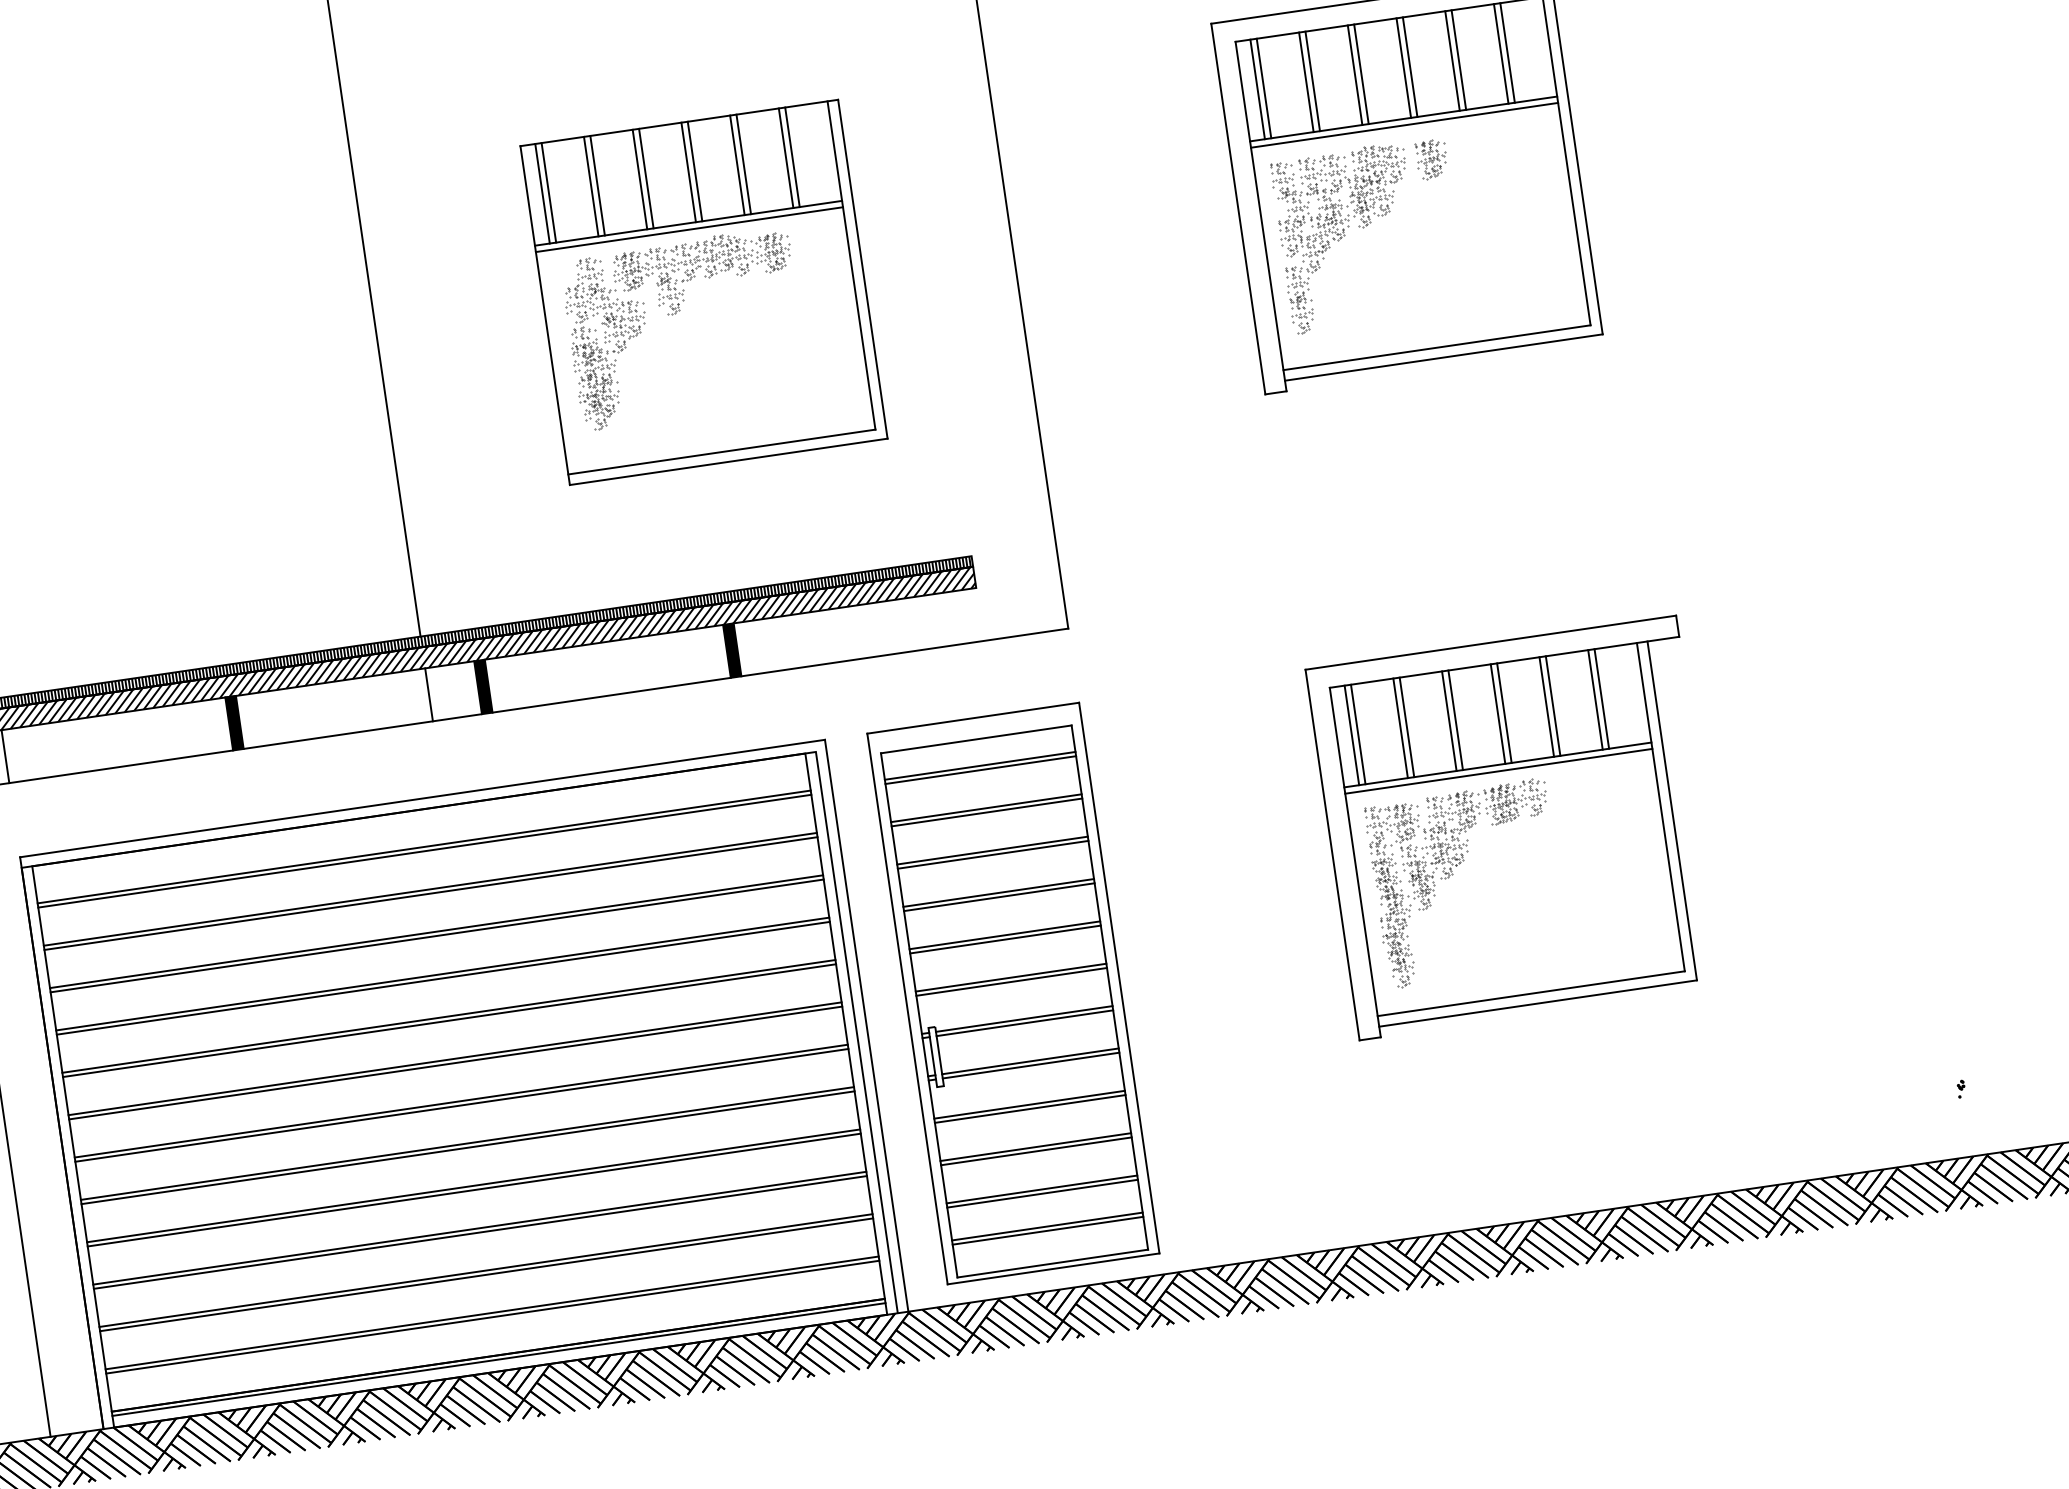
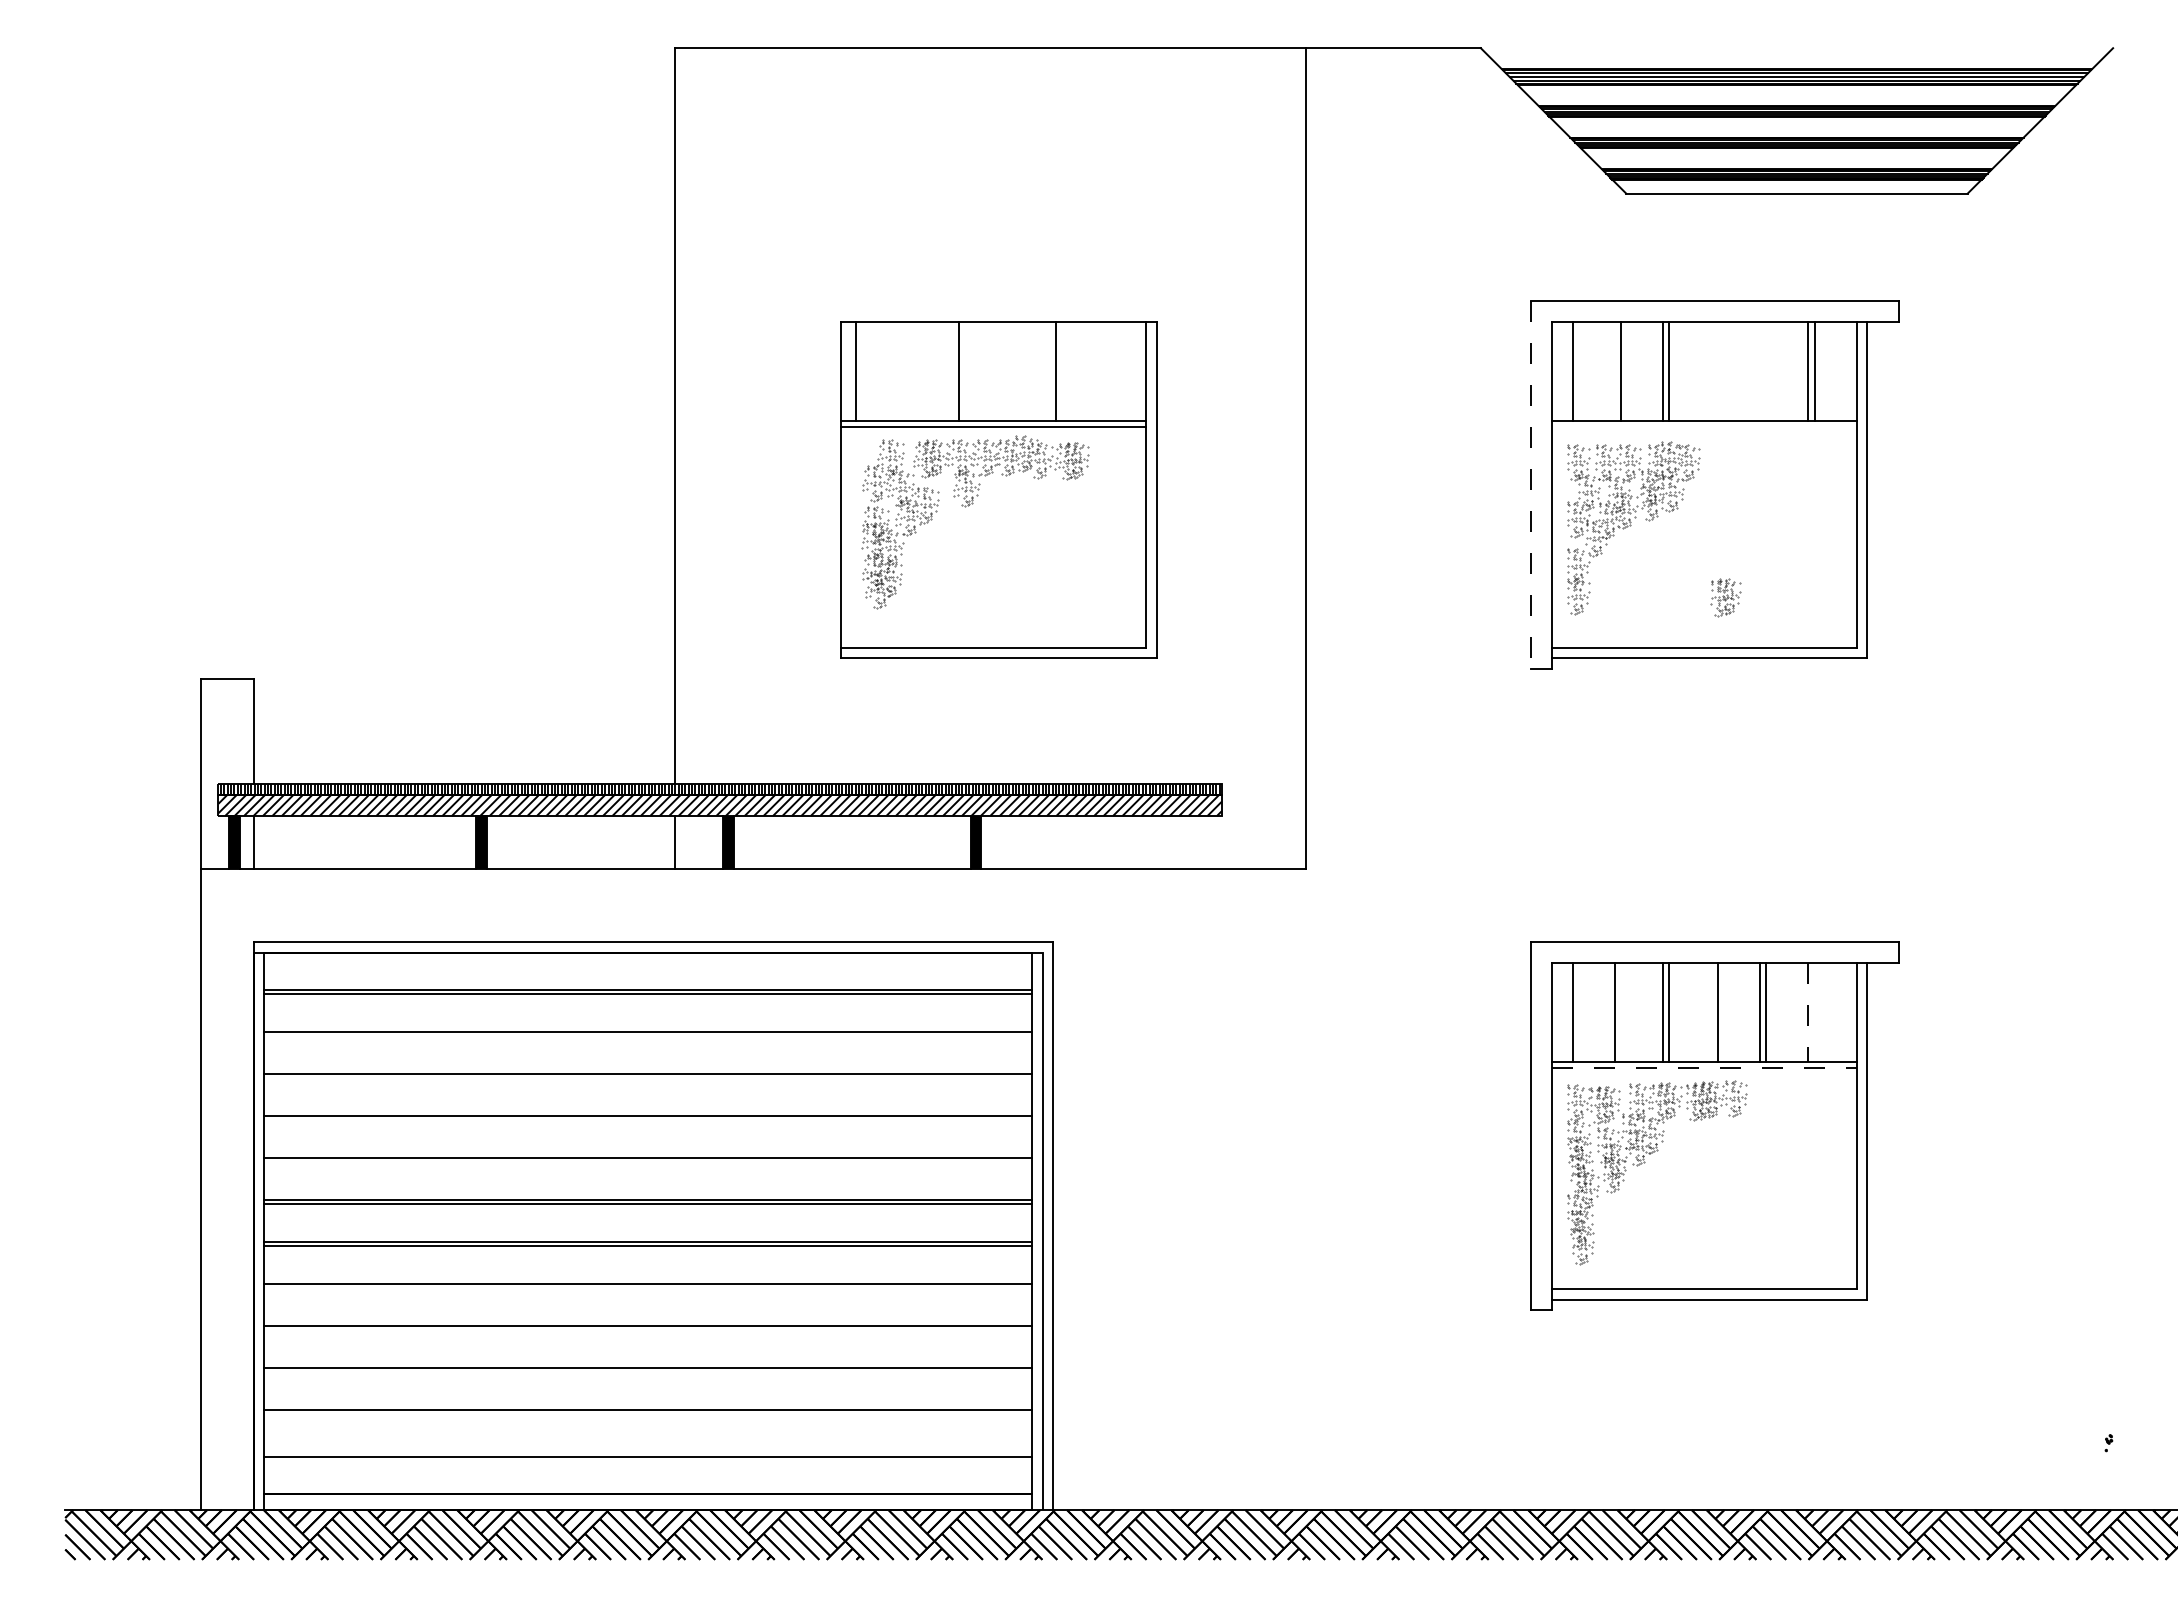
line: (1459, 59) -> (1766, 370), removed
line: (1452, 60) -> (1759, 370), removed
line: (1409, 66) -> (1717, 370), removed
line: (1403, 67) -> (1711, 370), removed
line: (1306, 81) -> (1614, 370), removed
line: (1257, 88) -> (1566, 370), removed
line: (1403, 125) -> (1703, 426), removed
line: (792, 156) -> (1104, 370), removed
line: (786, 157) -> (1098, 370), removed
part: (1431, 159) -> (1725, 597), moved
line: (737, 164) -> (1049, 370), removed
line: (694, 170) -> (1007, 370), removed
line: (688, 171) -> (1001, 370), removed
line: (639, 179) -> (952, 370), removed
line: (597, 185) -> (910, 370), removed
line: (591, 186) -> (904, 370), removed
line: (548, 192) -> (862, 370), removed
line: (1238, 209) -> (1530, 485), solid -> dashed
line: (1601, 698) -> (1814, 1012), removed
line: (1595, 700) -> (1808, 1013), solid -> dashed
line: (1497, 713) -> (1711, 1012), removed
line: (1407, 727) -> (1621, 1012), removed
line: (1352, 735) -> (1566, 1012), removed
line: (1499, 771) -> (1704, 1068), solid -> dashed
line: (431, 893) -> (648, 1035), removed
line: (437, 935) -> (648, 1077), removed
line: (443, 977) -> (648, 1119), removed
part: (1013, 993) -> (1200, 1215), removed
line: (449, 1021) -> (648, 1162), removed
line: (468, 1147) -> (648, 1288), removed
line: (474, 1190) -> (648, 1330), removed
line: (480, 1232) -> (648, 1372), removed
line: (486, 1274) -> (648, 1414), removed
line: (492, 1313) -> (648, 1452), removed
line: (499, 1359) -> (648, 1498), removed

